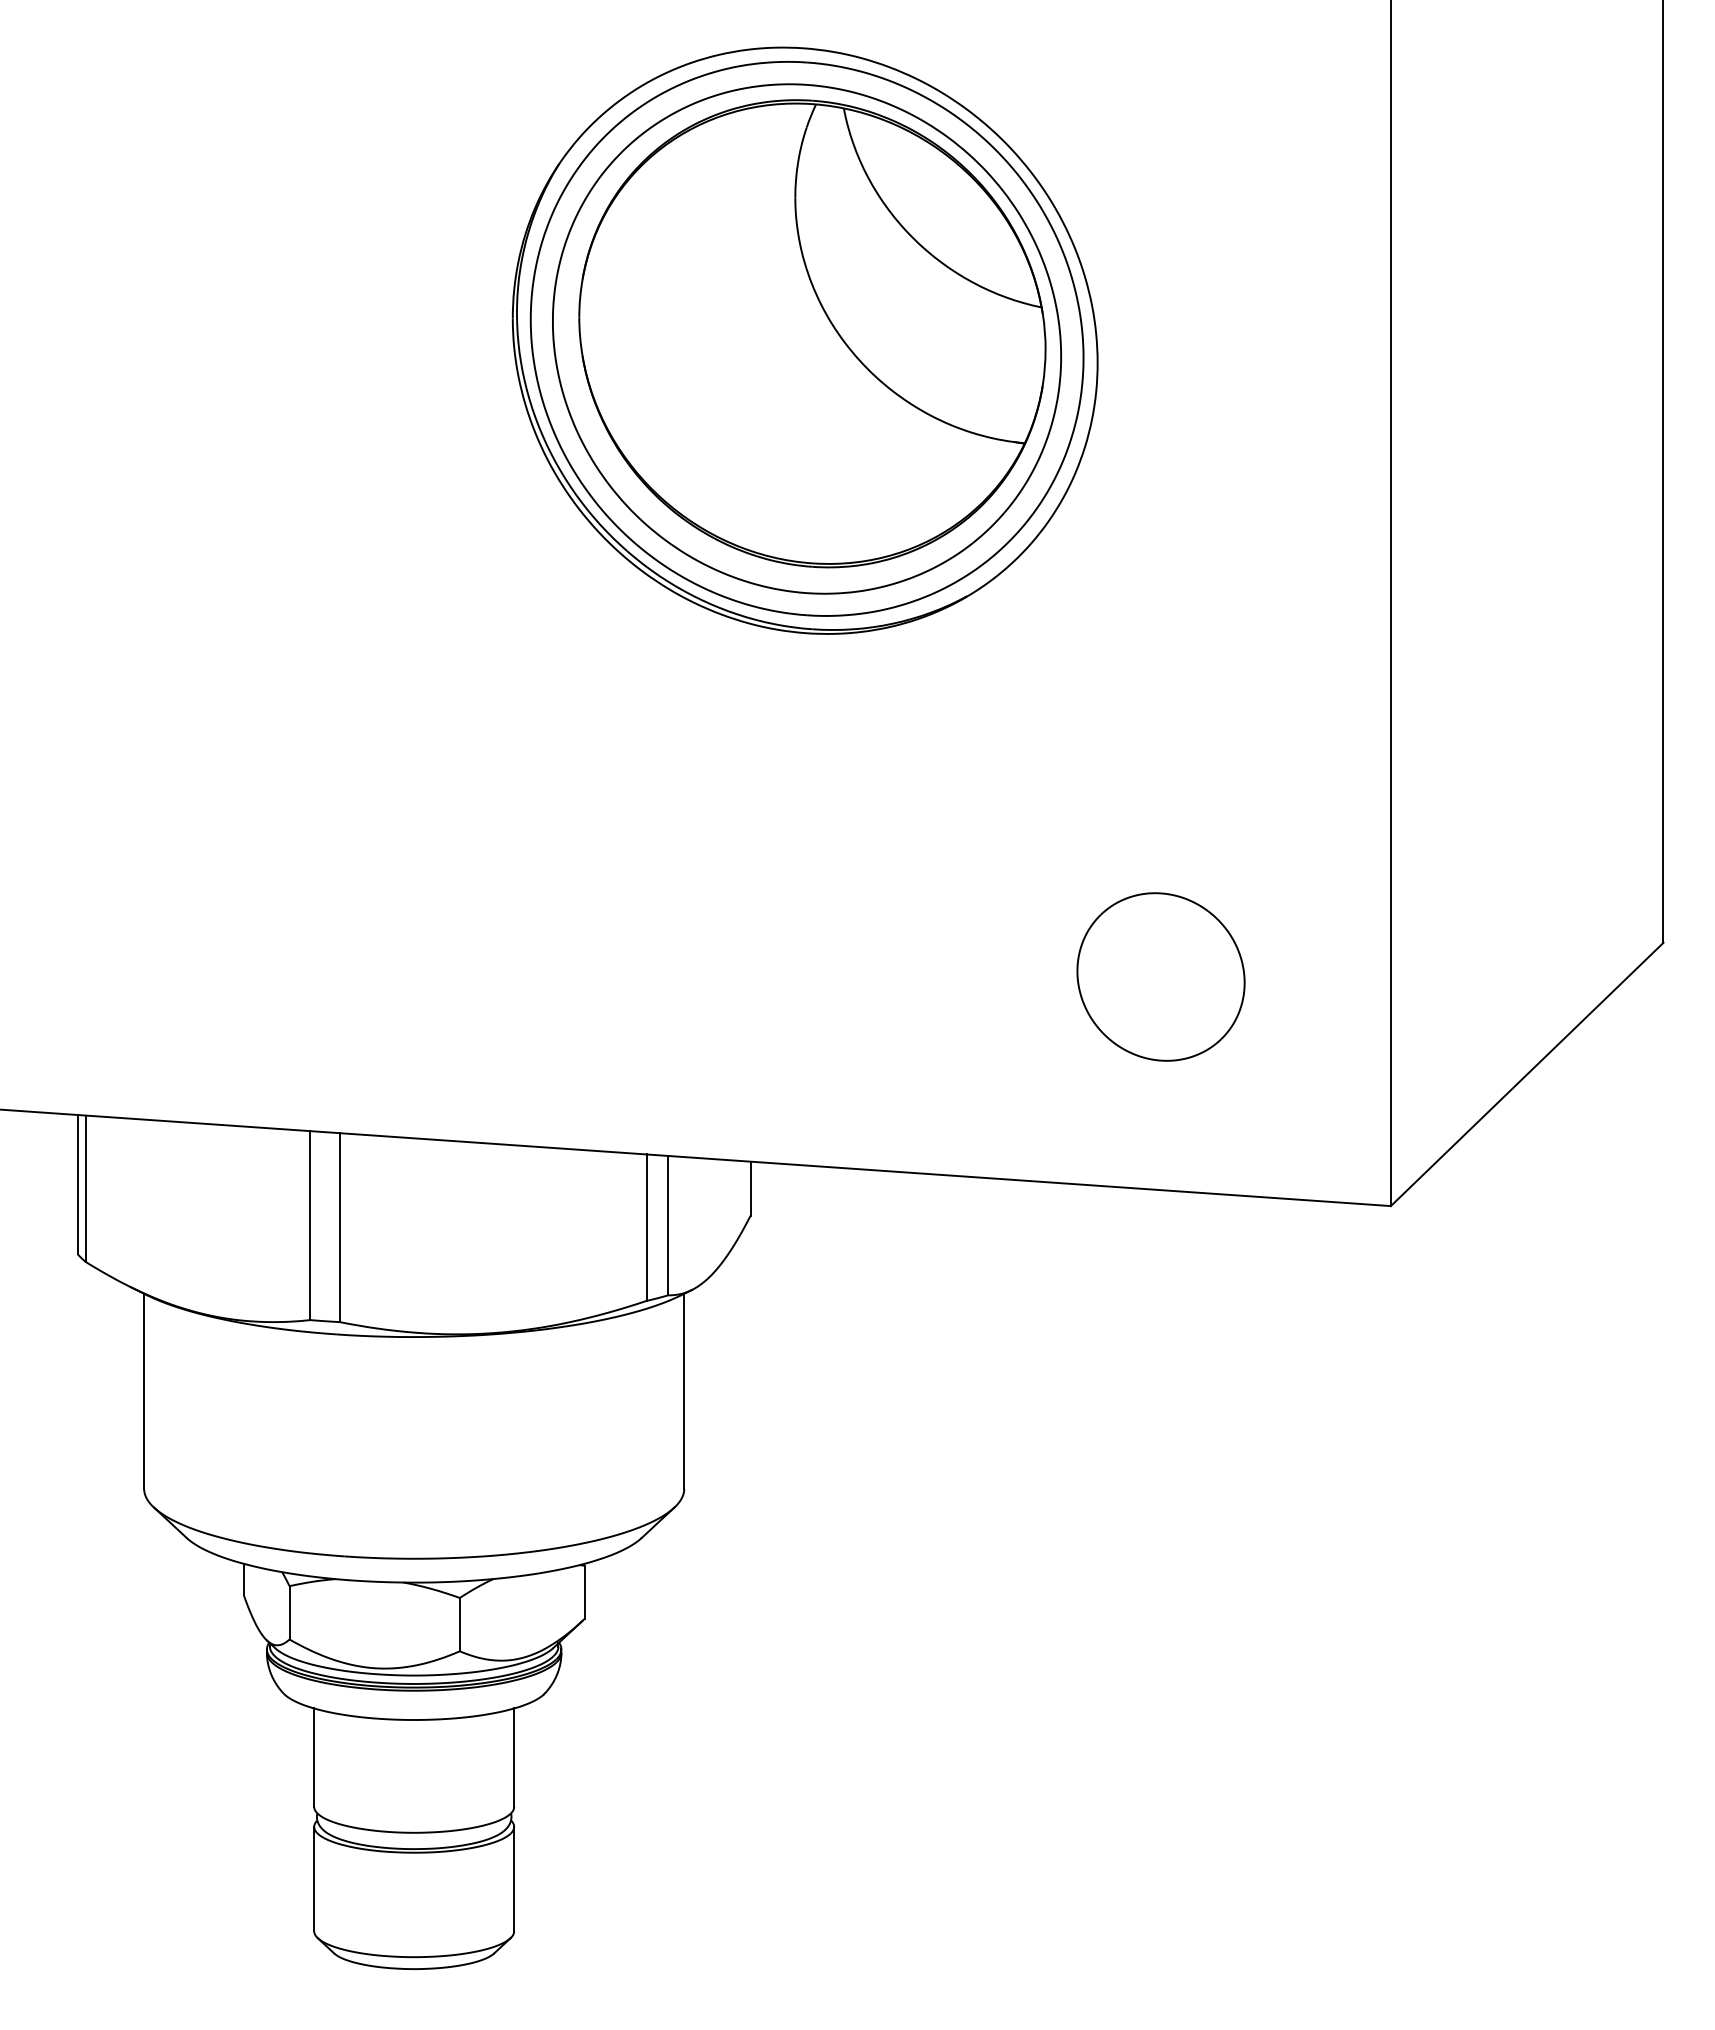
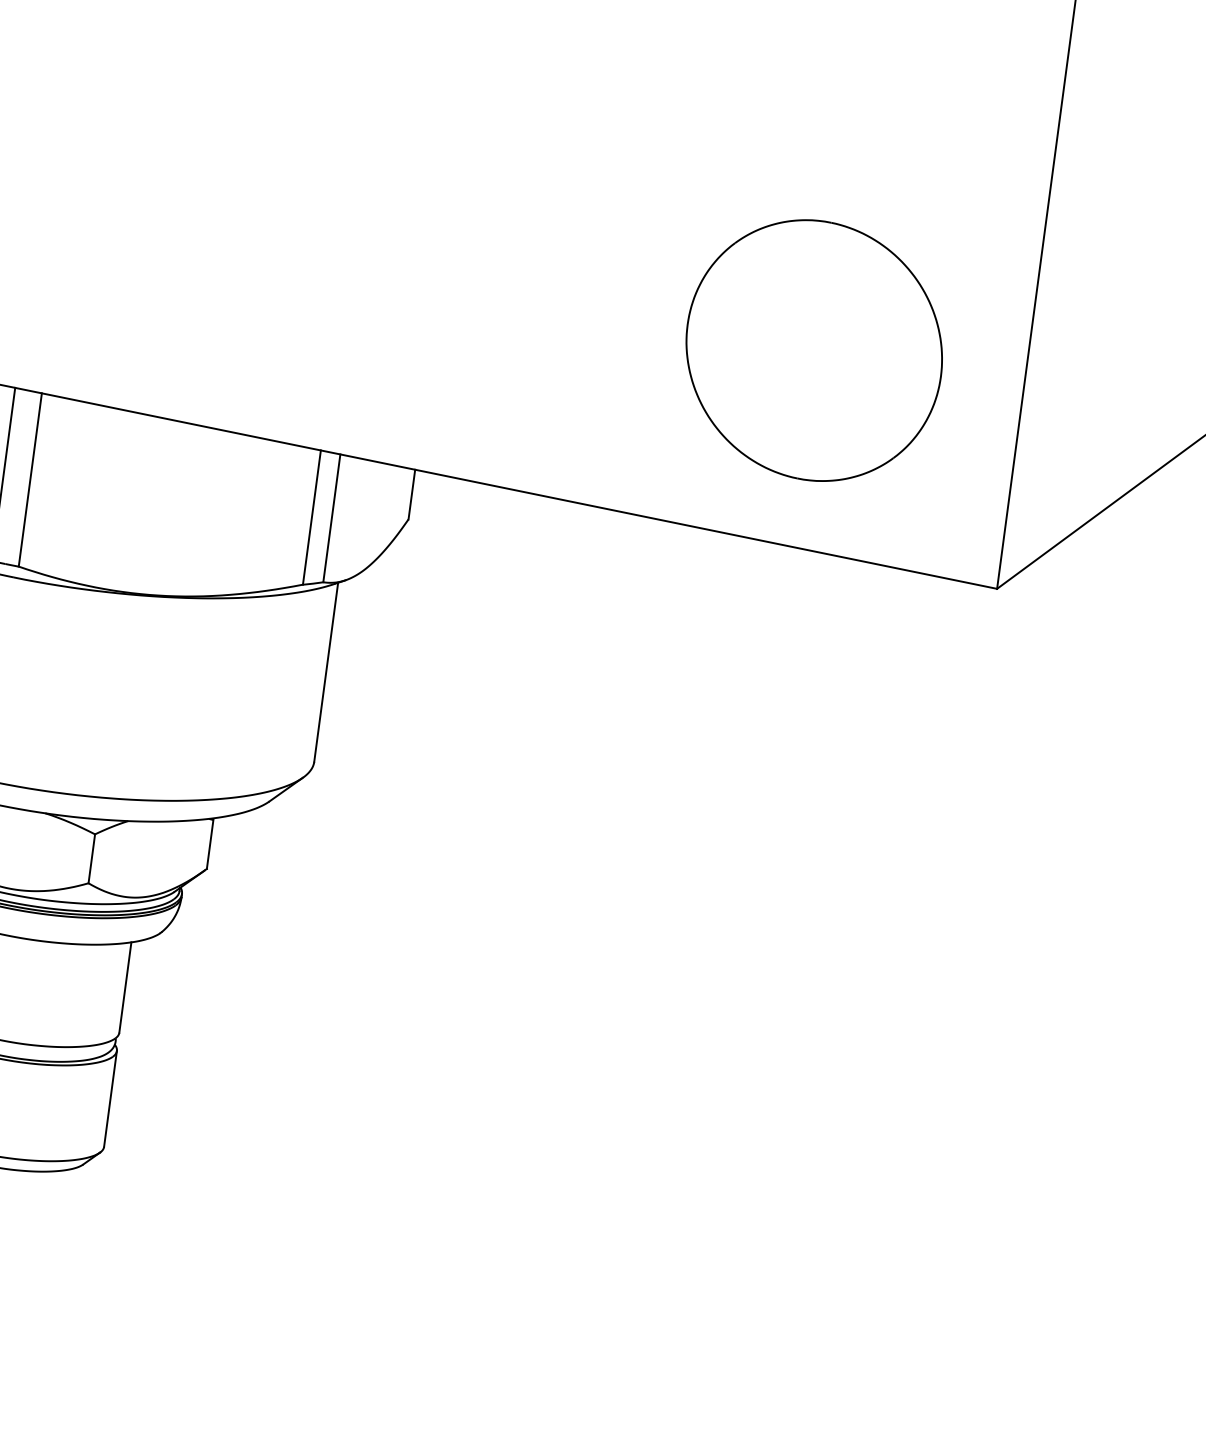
part: (1160, 976) -> (813, 350), size x1.67

